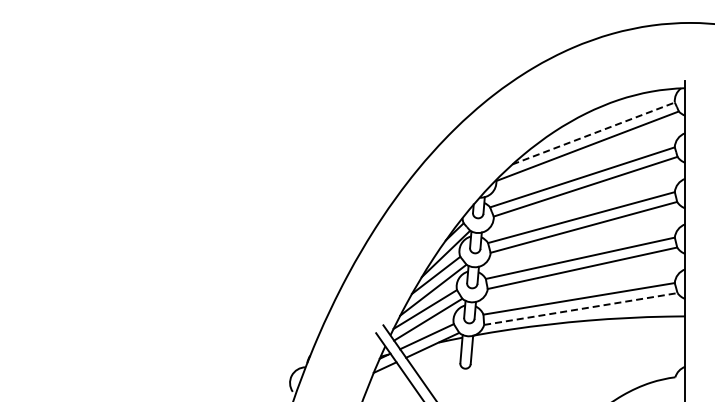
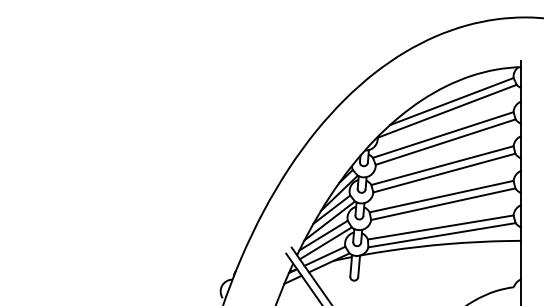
line: (593, 133) -> (451, 101), dashed -> solid
line: (580, 309) -> (441, 235), dashed -> solid

